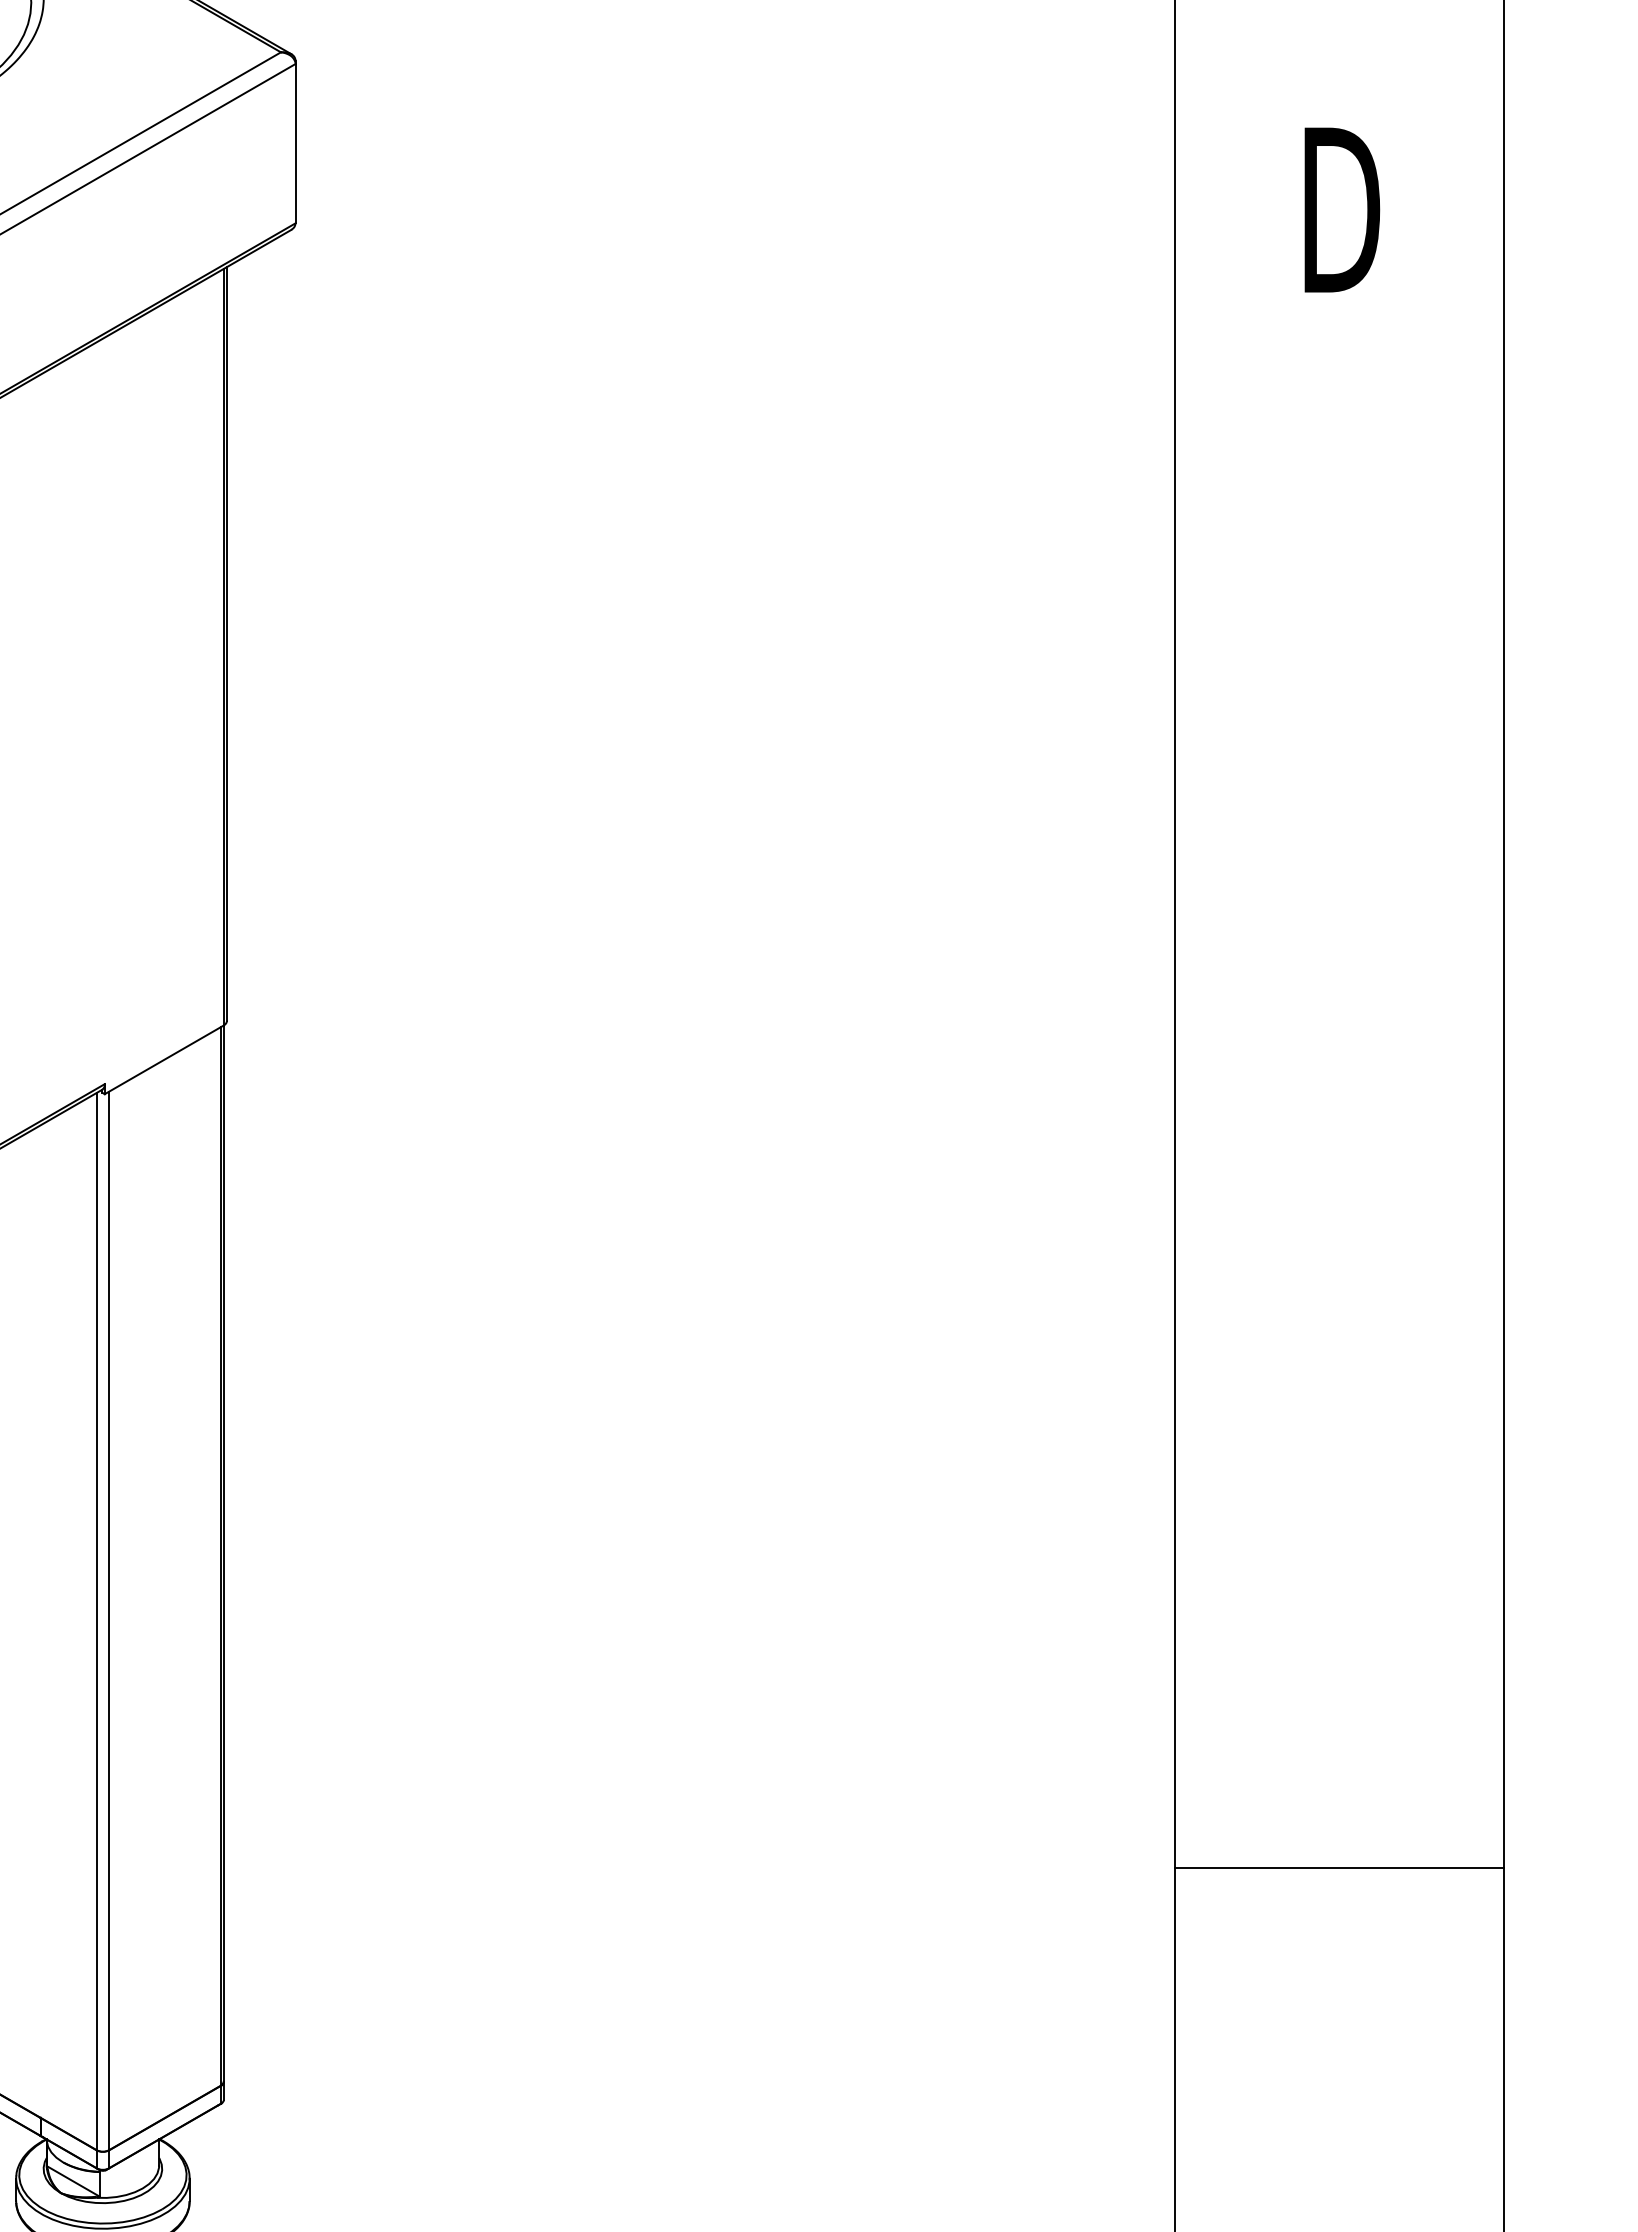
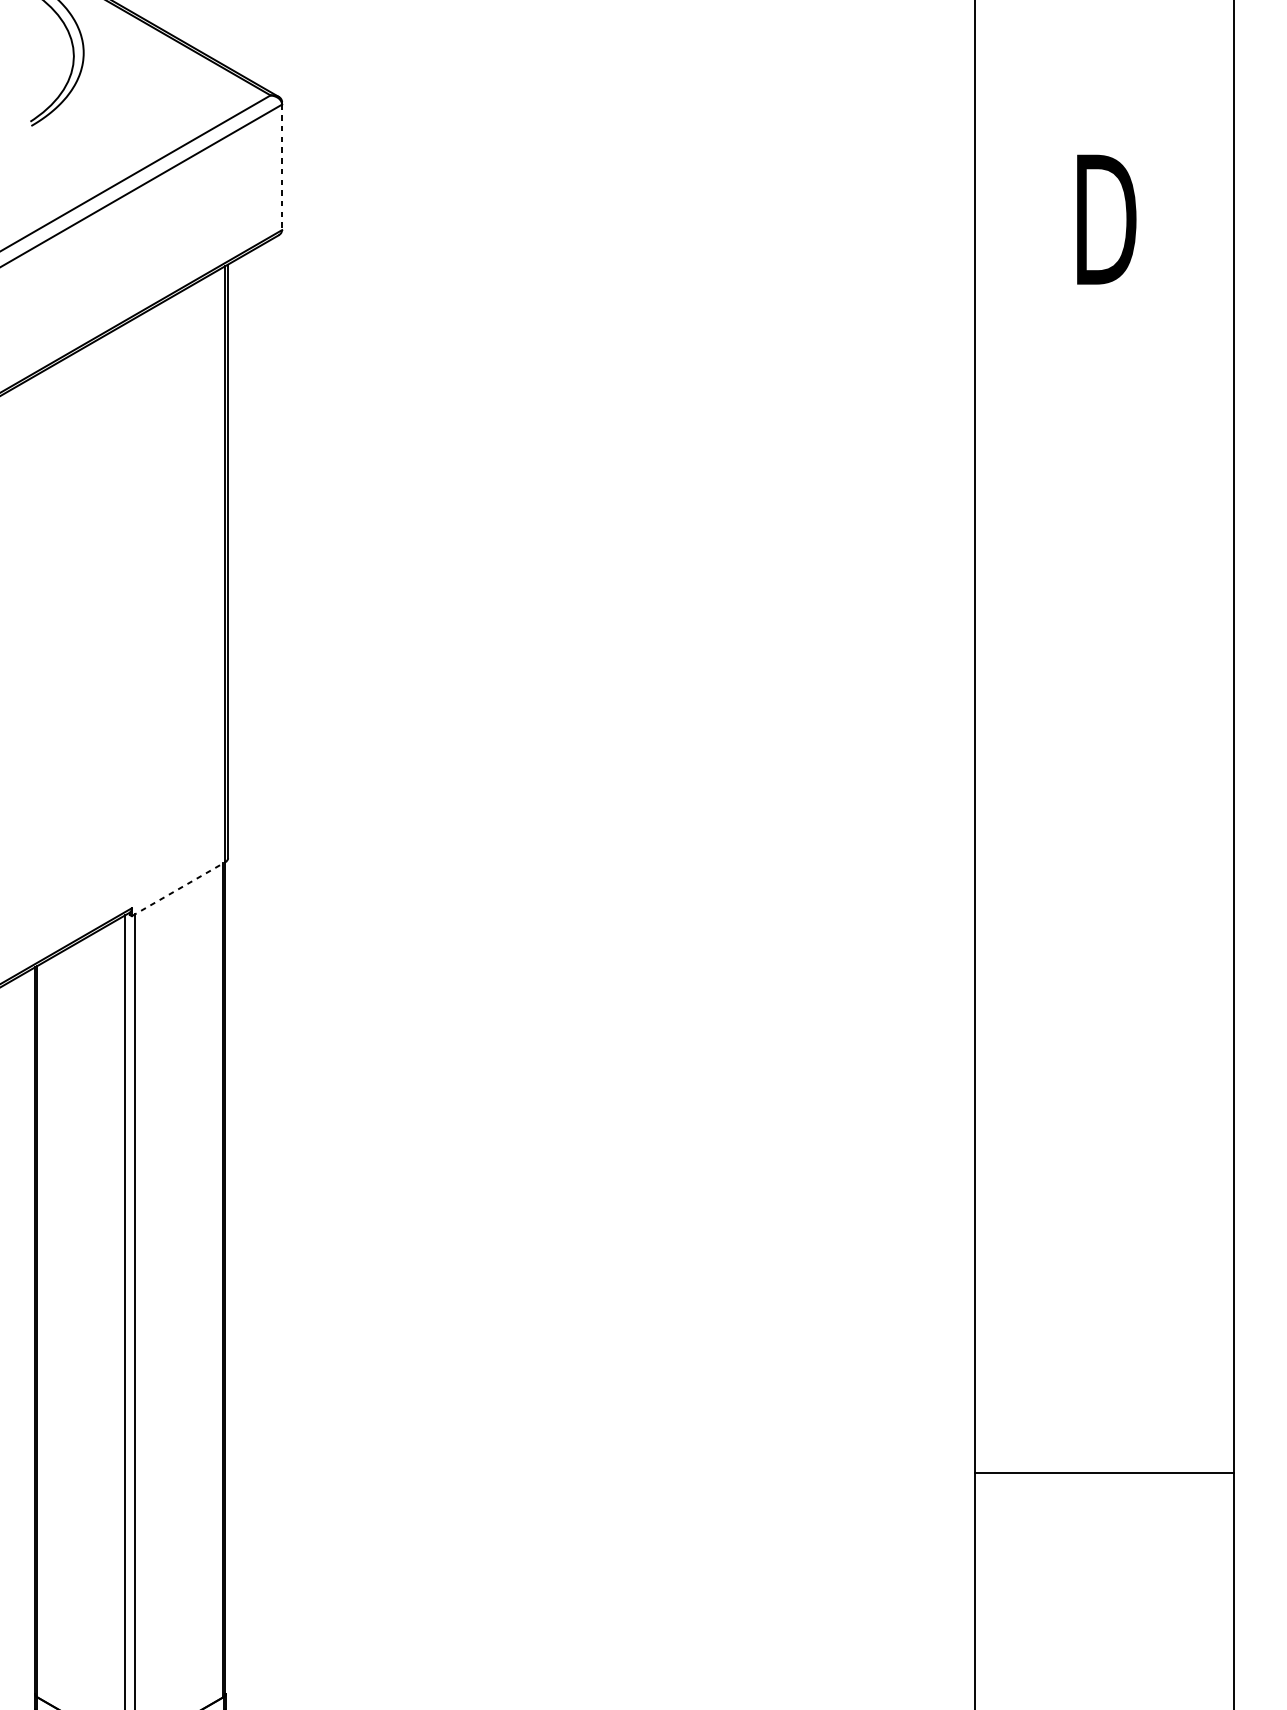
line: (295, 143) -> (282, 167), solid -> dashed
line: (164, 1059) -> (178, 888), solid -> dashed
line: (1339, 1868) -> (1104, 1473), moved

